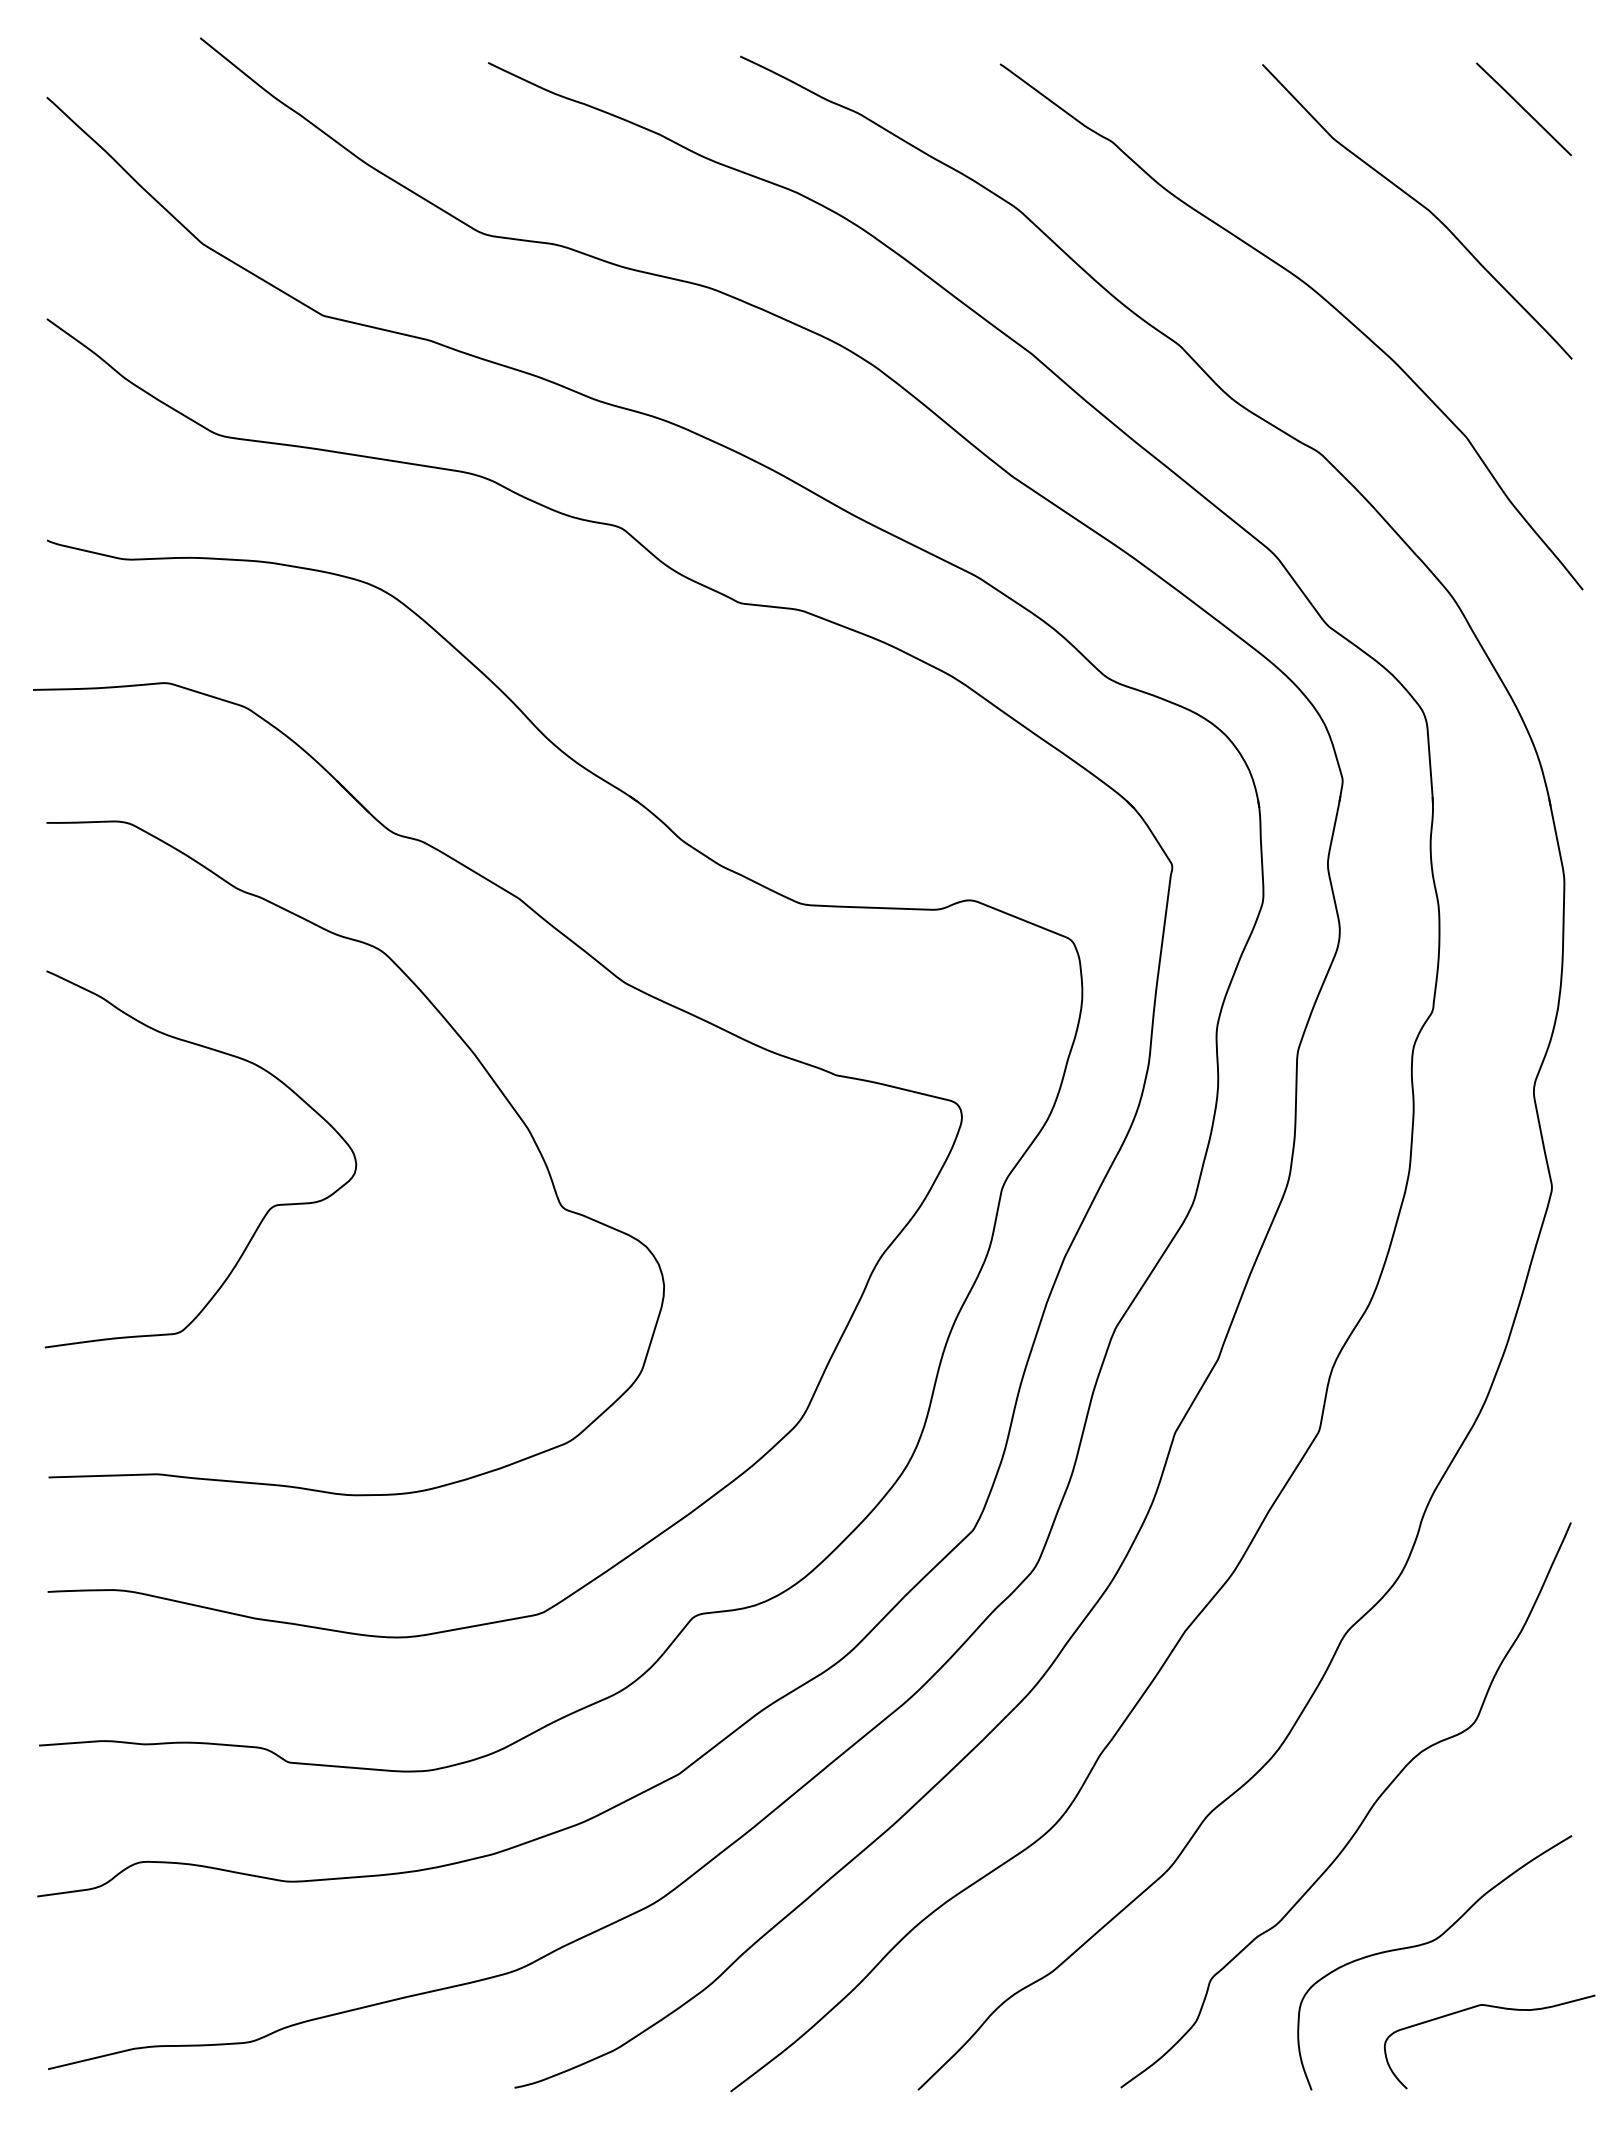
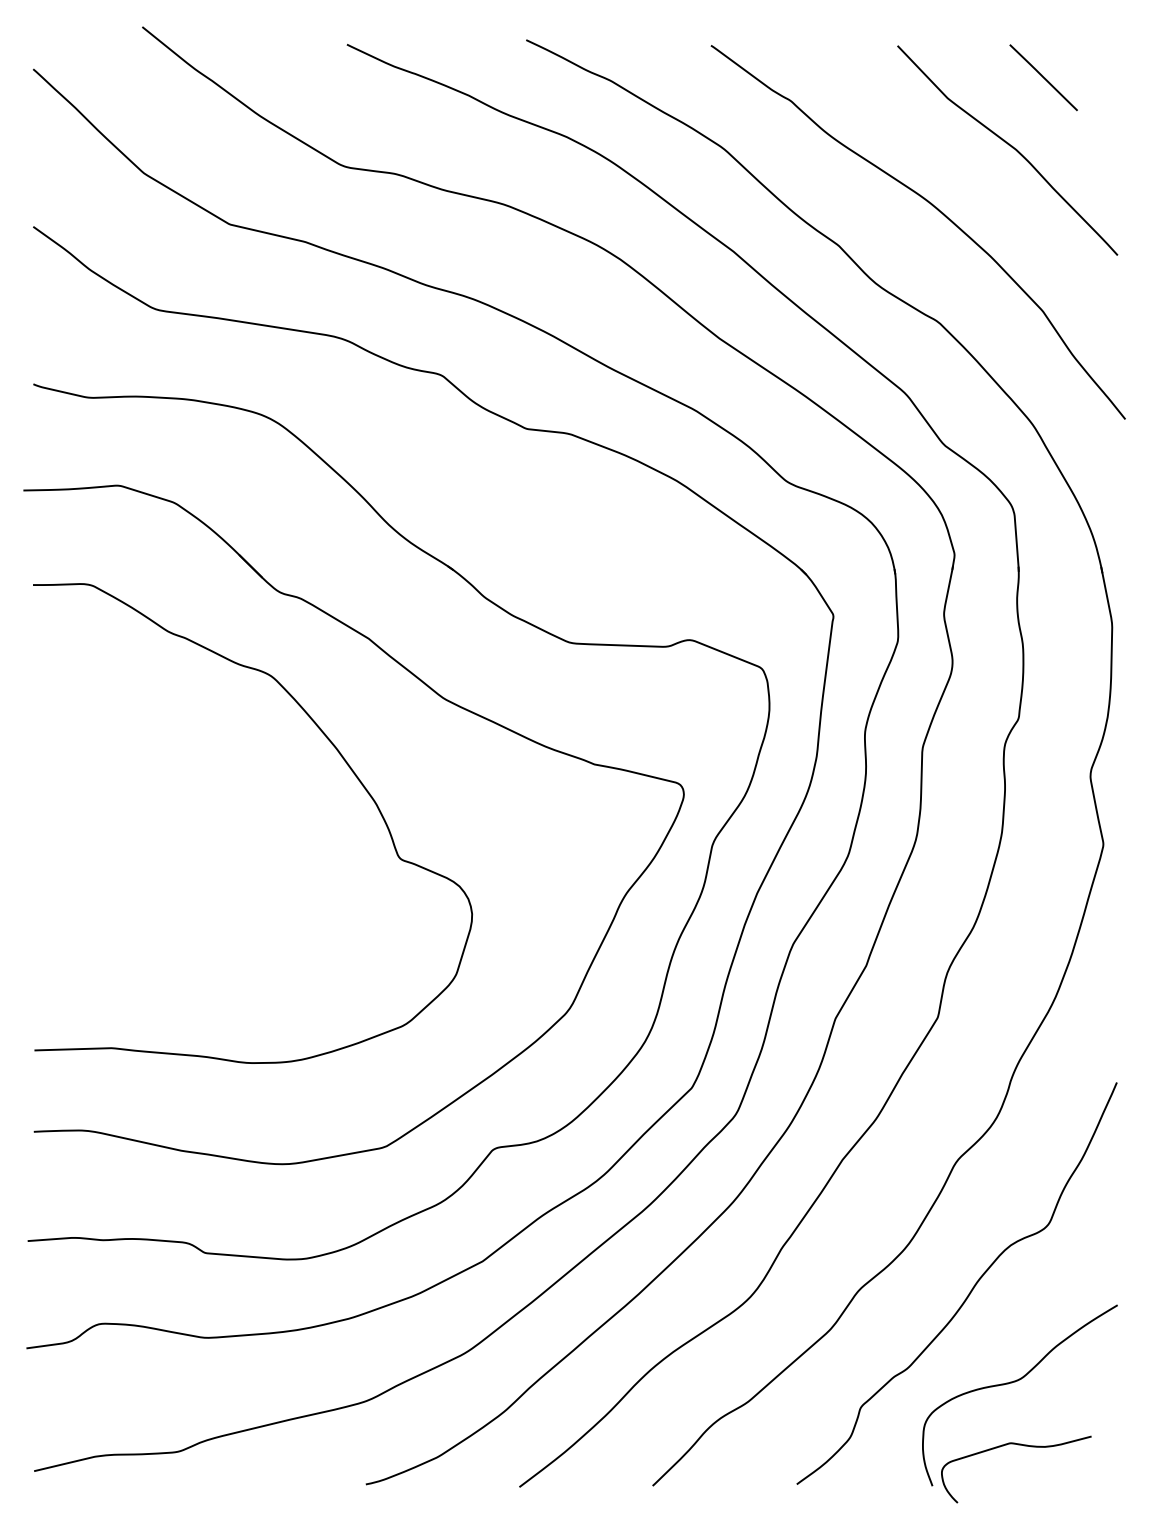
line: (1523, 109) -> (1043, 77), moved
curve: (267, 1210) -> (190, 860), removed
curve: (1497, 2008) -> (1022, 1445), moved

